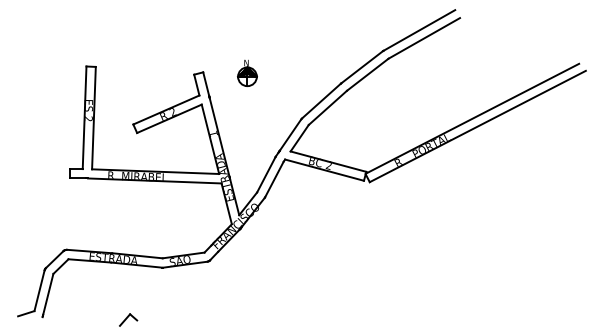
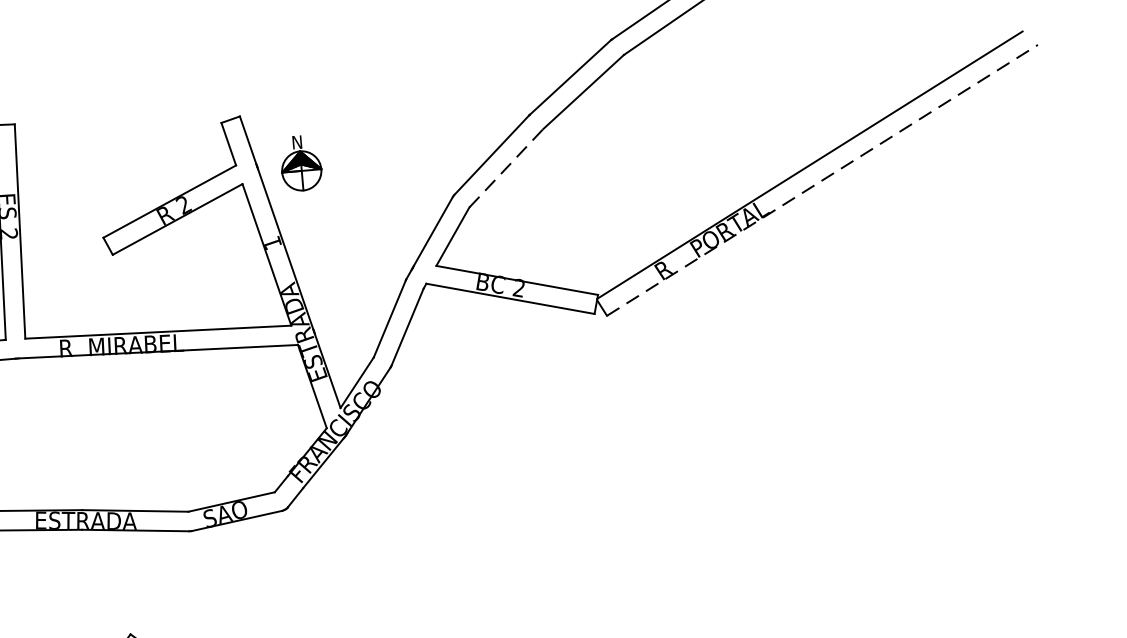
part: (247, 72) -> (301, 161), moved
line: (327, 107) -> (505, 167), solid -> dashed
line: (477, 126) -> (821, 180), solid -> dashed

